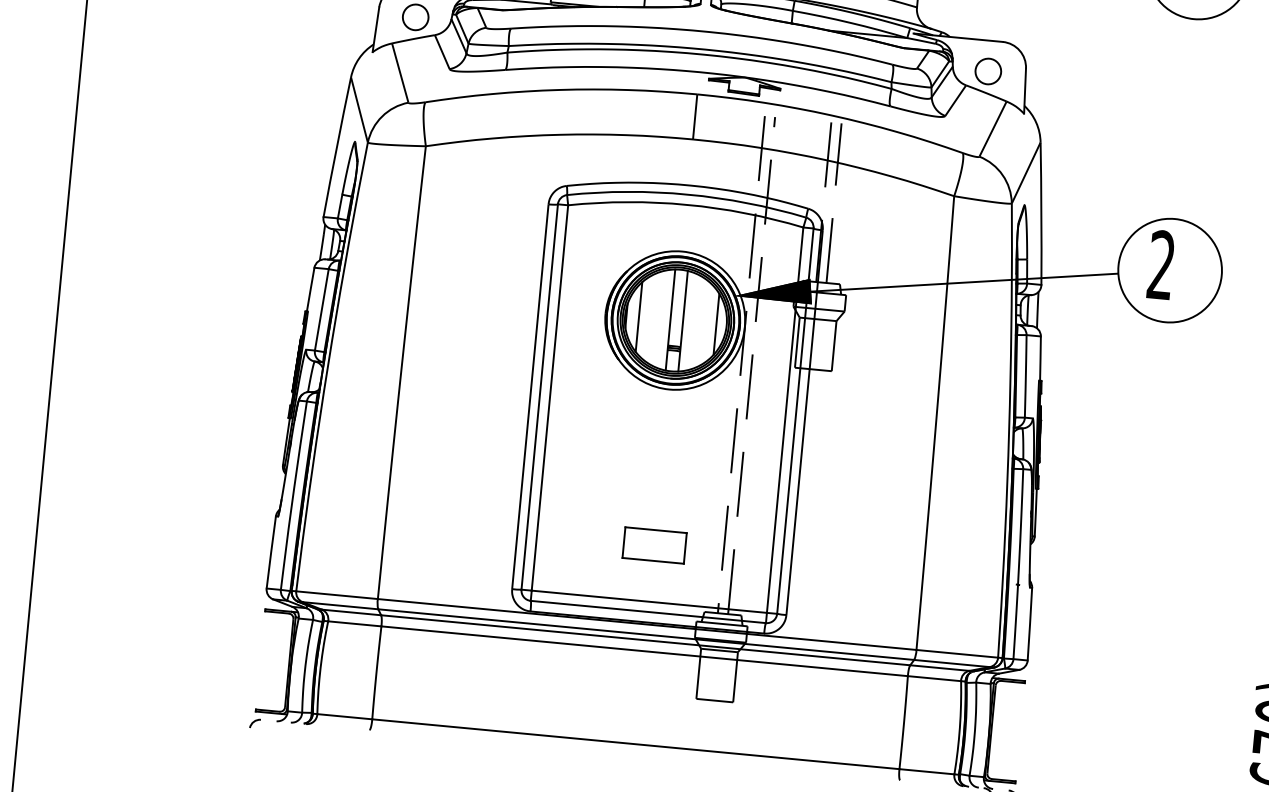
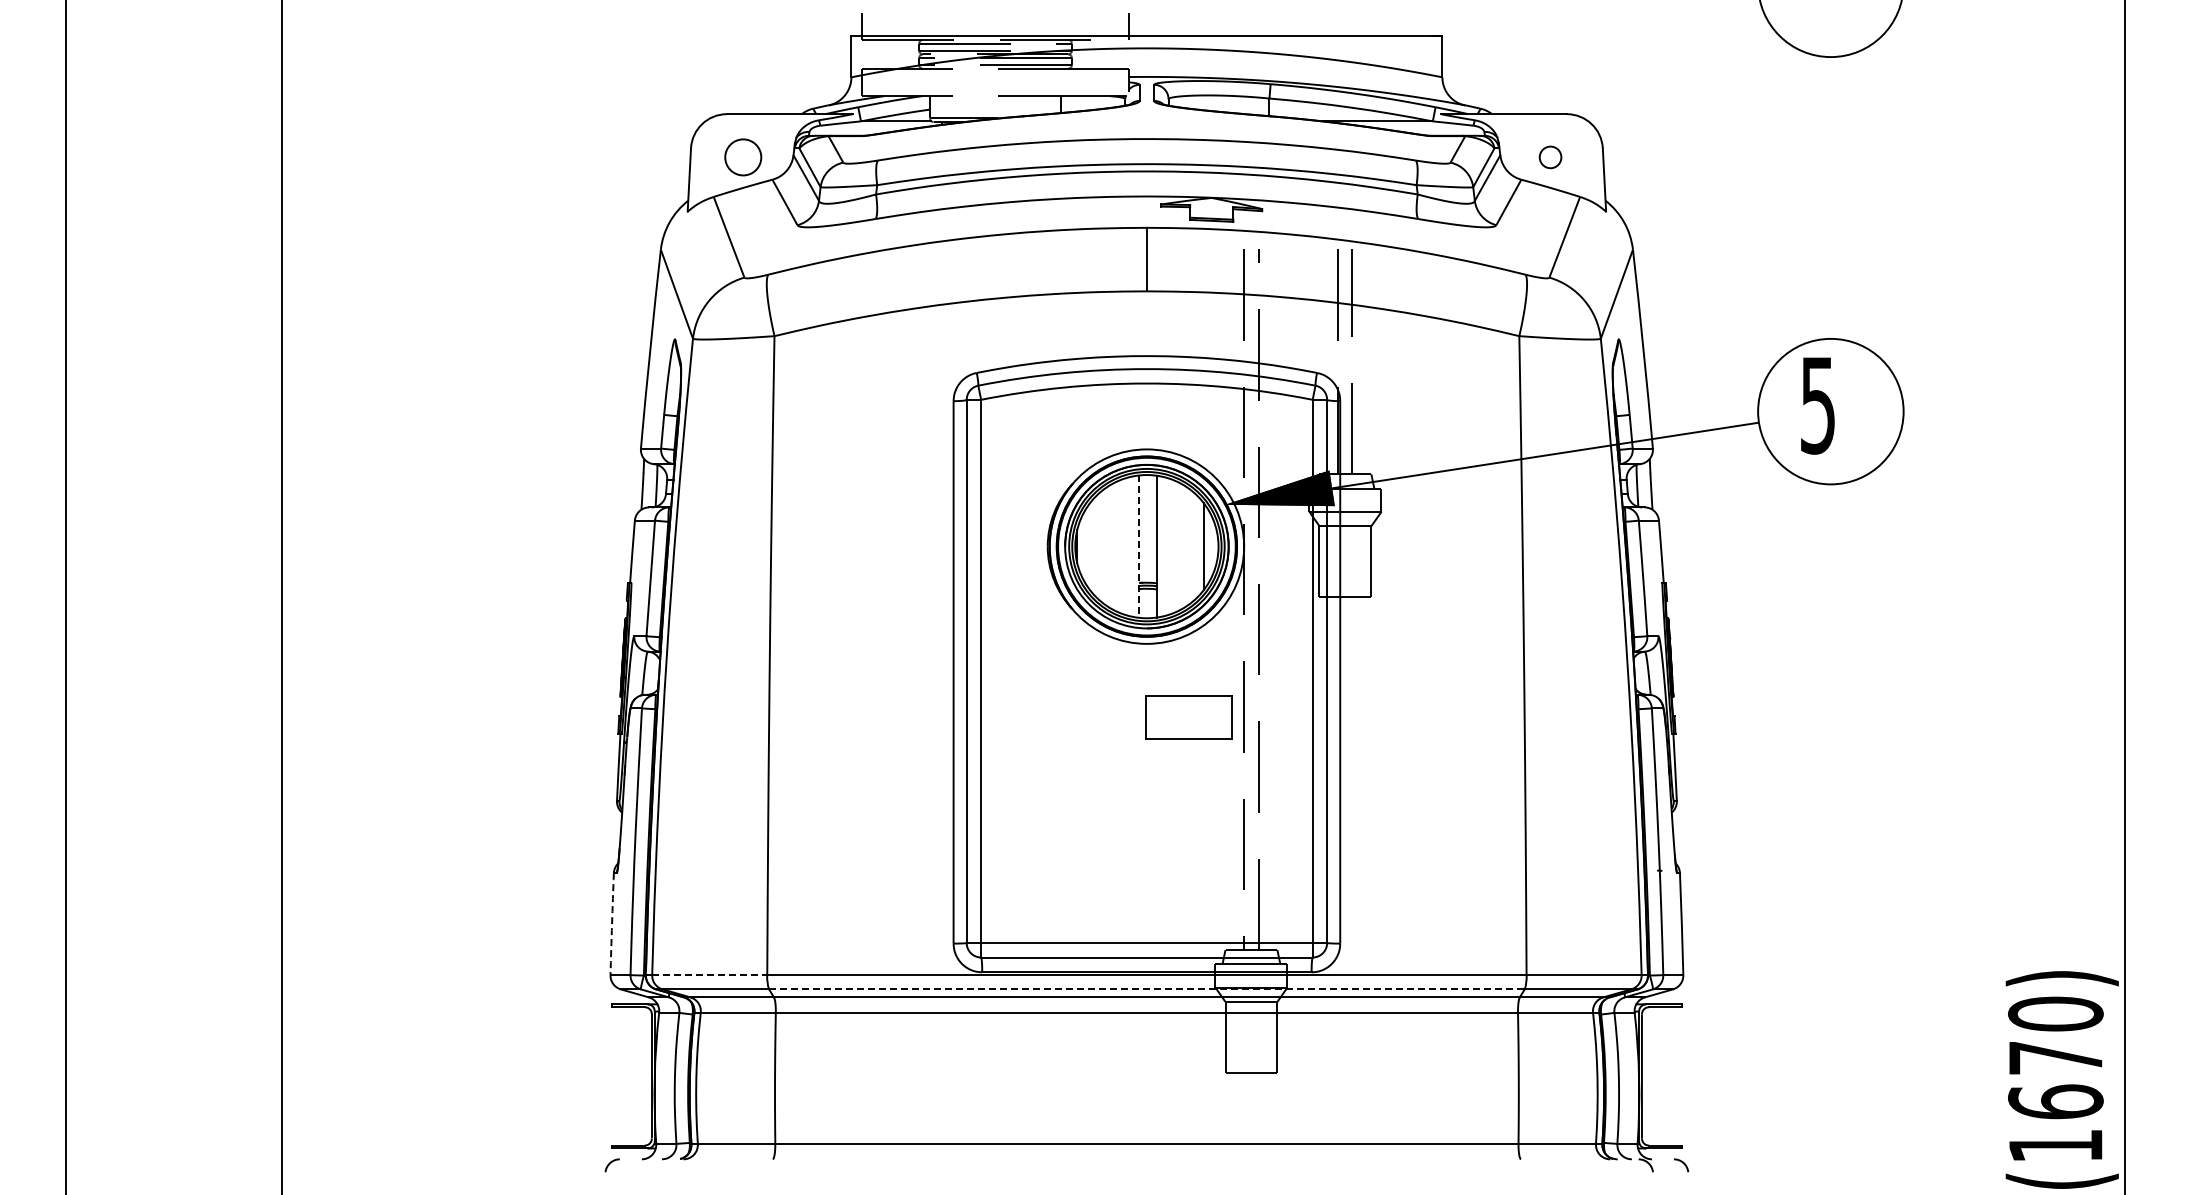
circle: (988, 71) -> (1550, 157), size x0.6
text: (1161, 265) -> (1817, 405), 2 -> 5
line: (638, 316) -> (1094, 546), removed
line: (670, 320) -> (1139, 547), solid -> dashed
part: (654, 545) -> (1188, 717), moved
arc: (271, 552) -> (612, 924), solid -> dashed
line: (336, 595) -> (709, 975), solid -> dashed
line: (645, 634) -> (1146, 989), solid -> dashed

